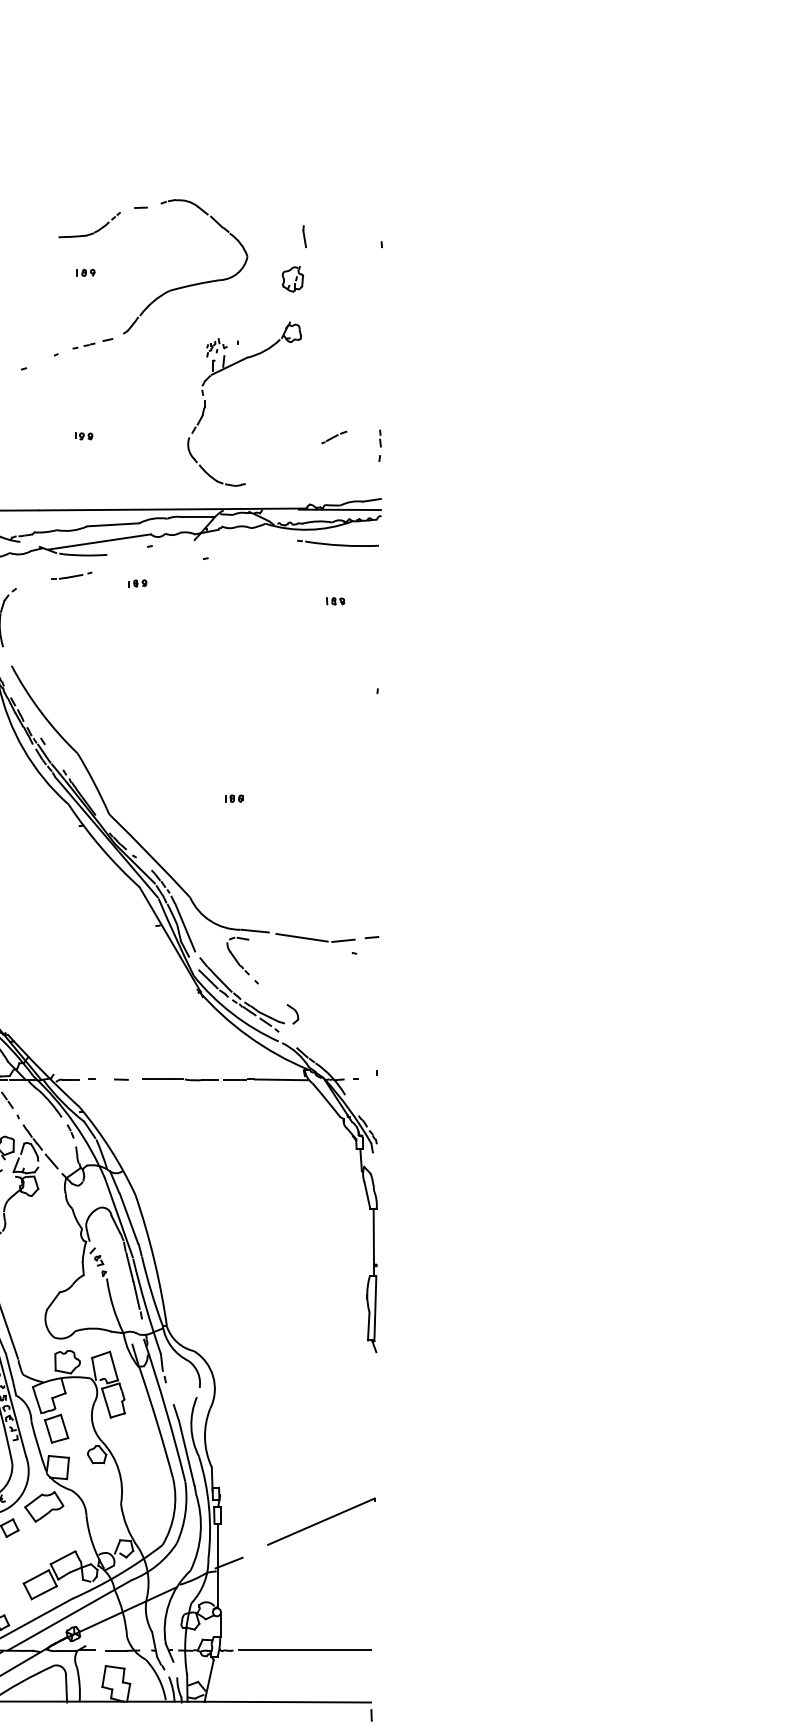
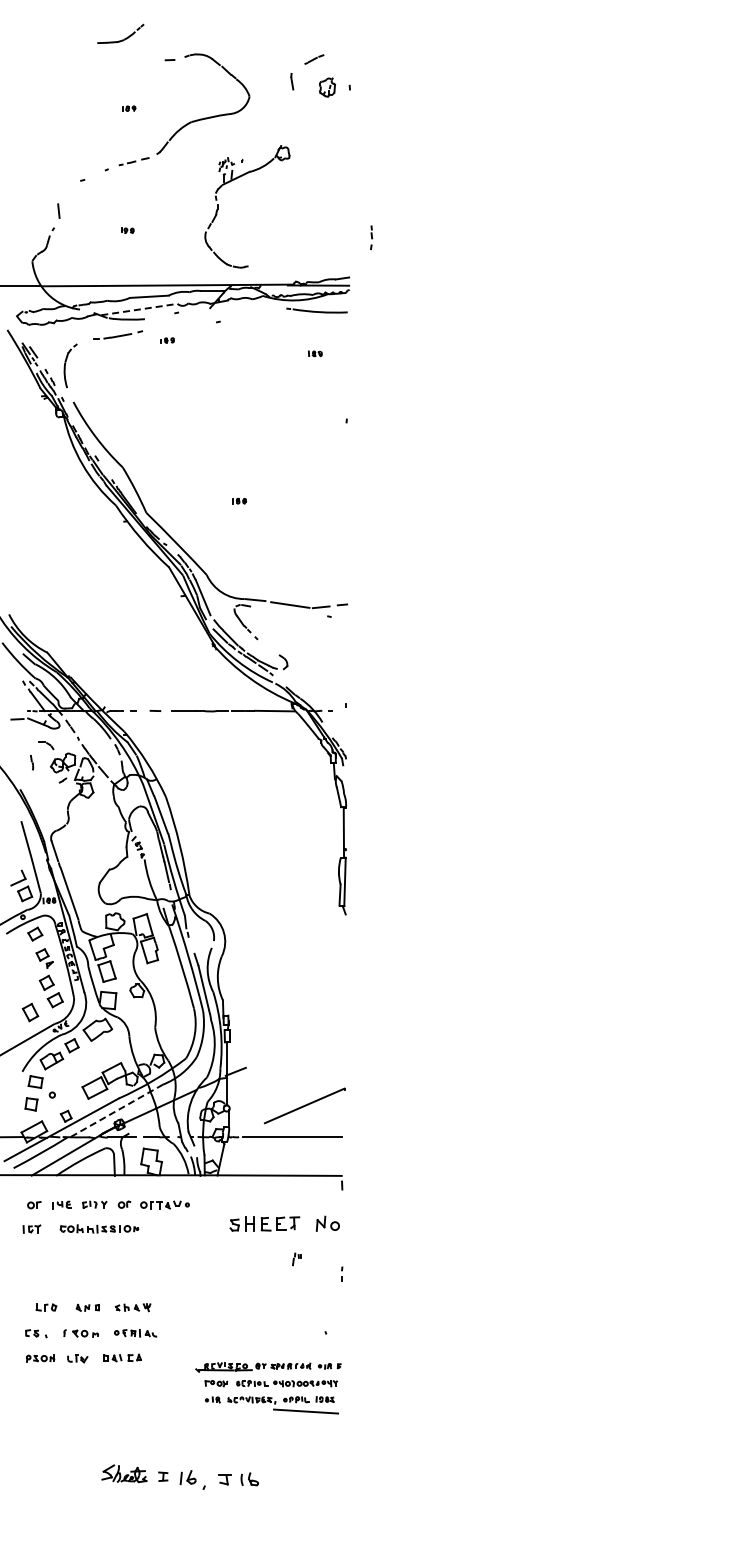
part: (92, 232) -> (122, 39), moved
part: (292, 279) -> (327, 87), moved
line: (334, 437) -> (314, 59), moved
part: (380, 445) -> (371, 237), moved
line: (100, 541) -> (139, 309), solid -> dashed
part: (70, 575) -> (117, 334), size x1.6
line: (321, 1521) -> (304, 1105), moved
line: (69, 1616) -> (116, 1111), solid -> dashed

